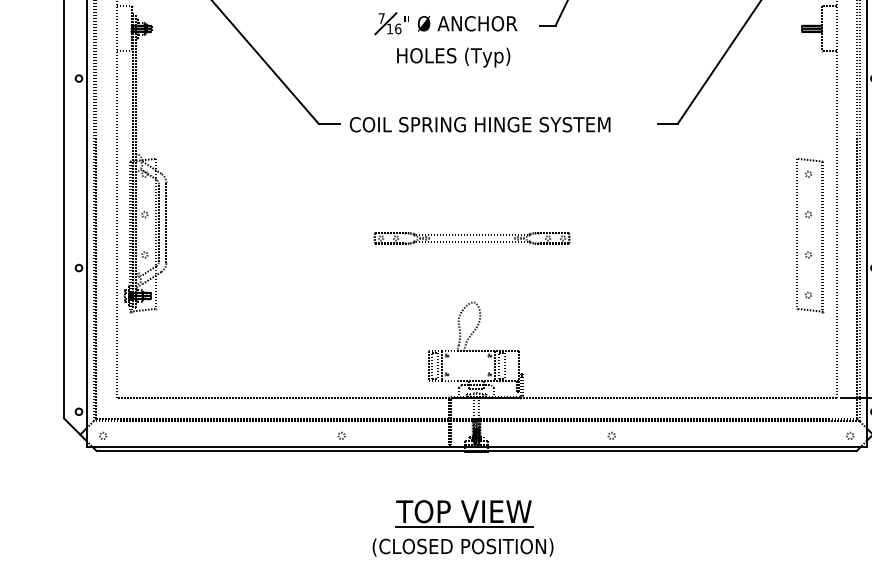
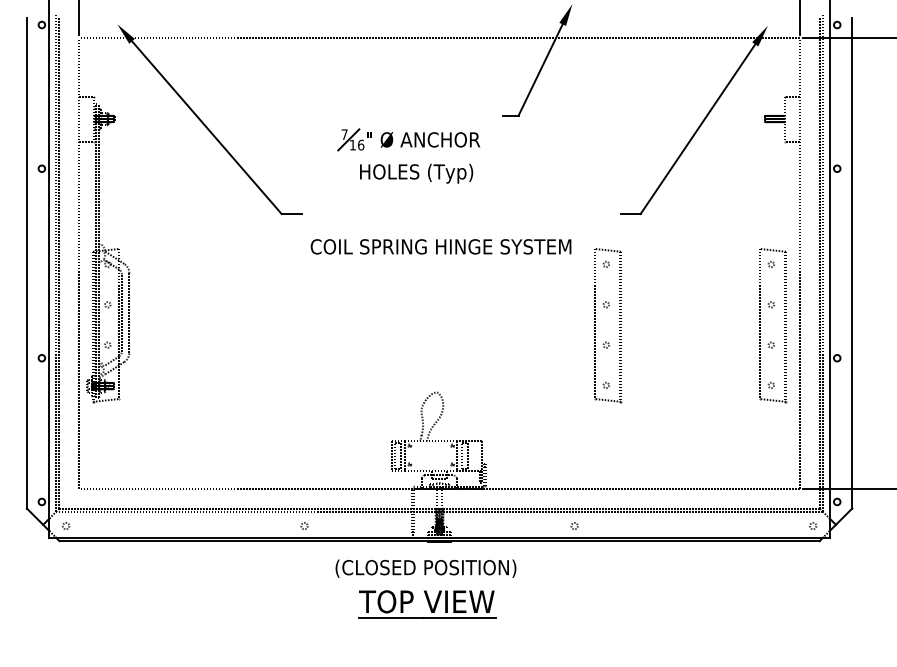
part: (447, 31) -> (410, 147), moved
text: (479, 124) -> (440, 246), moved
part: (656, 234) -> (619, 324), added
part: (471, 238) -> (434, 328), removed
text: (462, 547) -> (425, 568), moved

